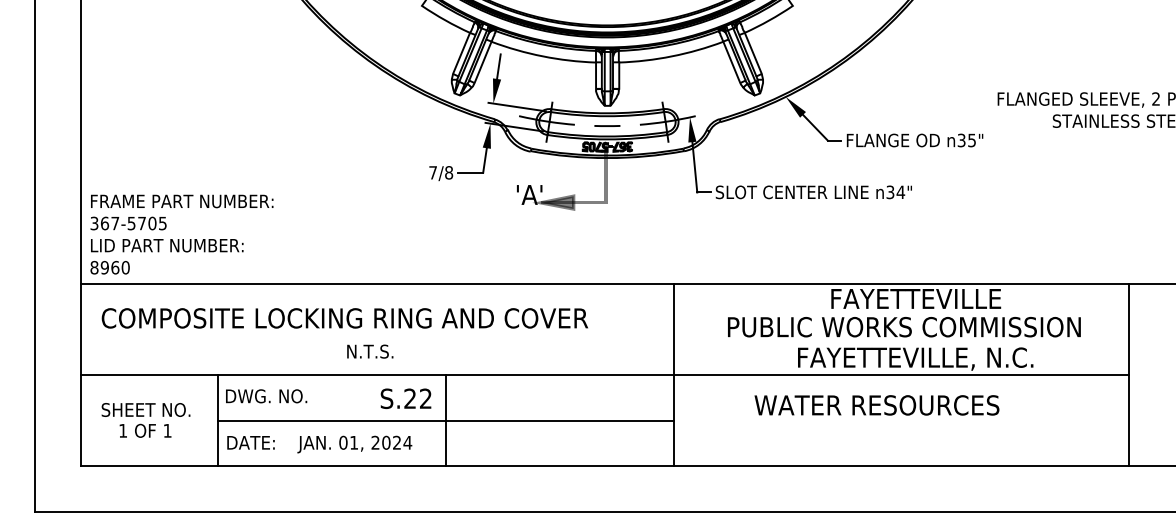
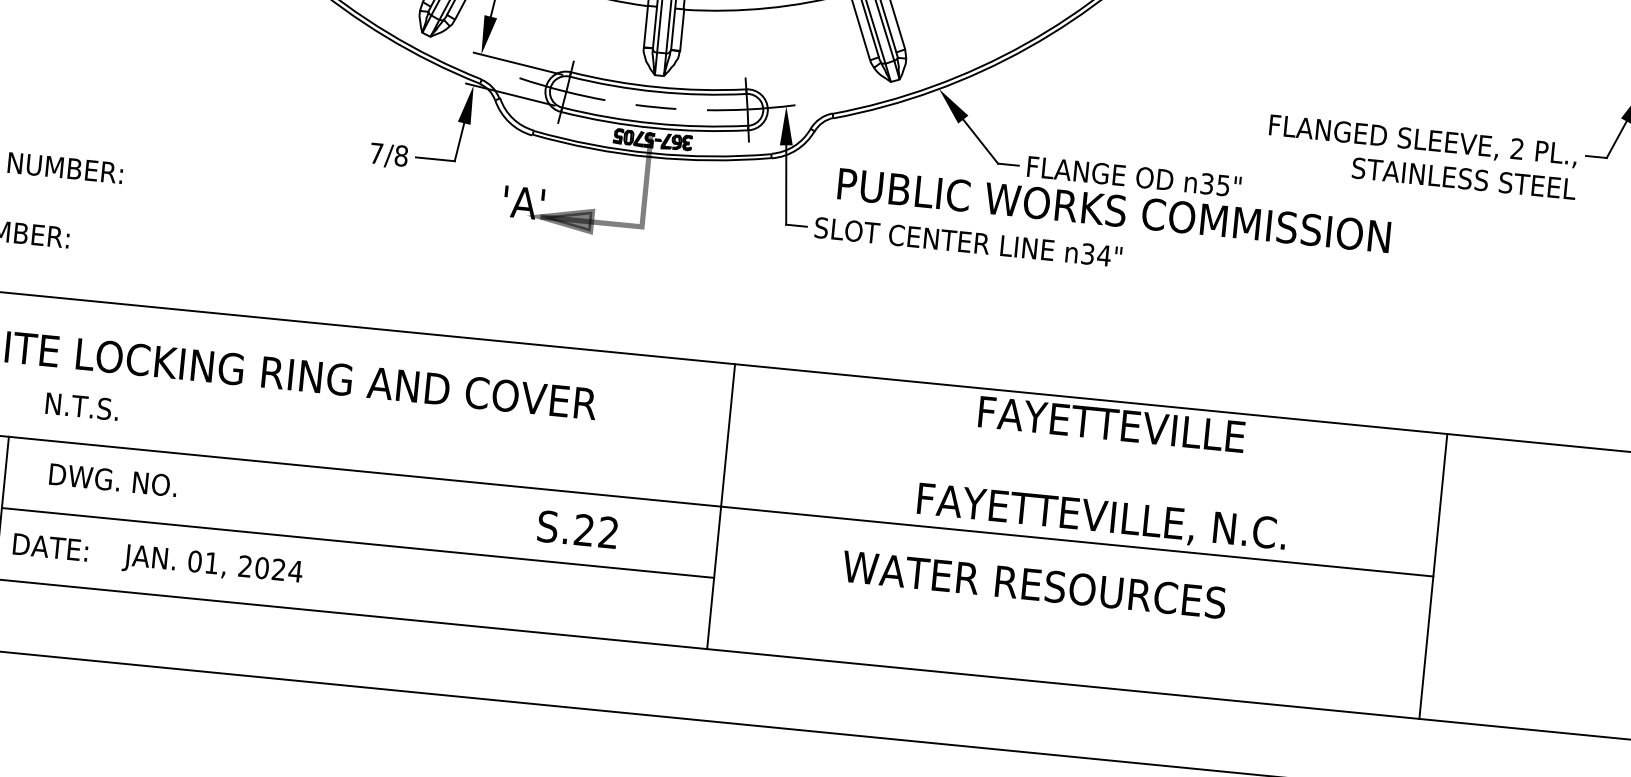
text: (904, 327) -> (1114, 211), moved
text: (370, 351) -> (82, 406), moved
text: (266, 396) -> (113, 480), moved
text: (405, 398) -> (576, 529), moved
line: (445, 420) -> (357, 542), removed

